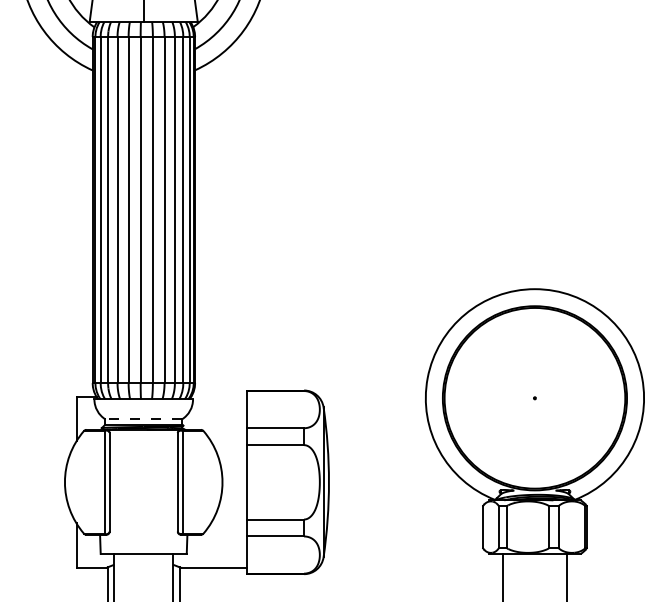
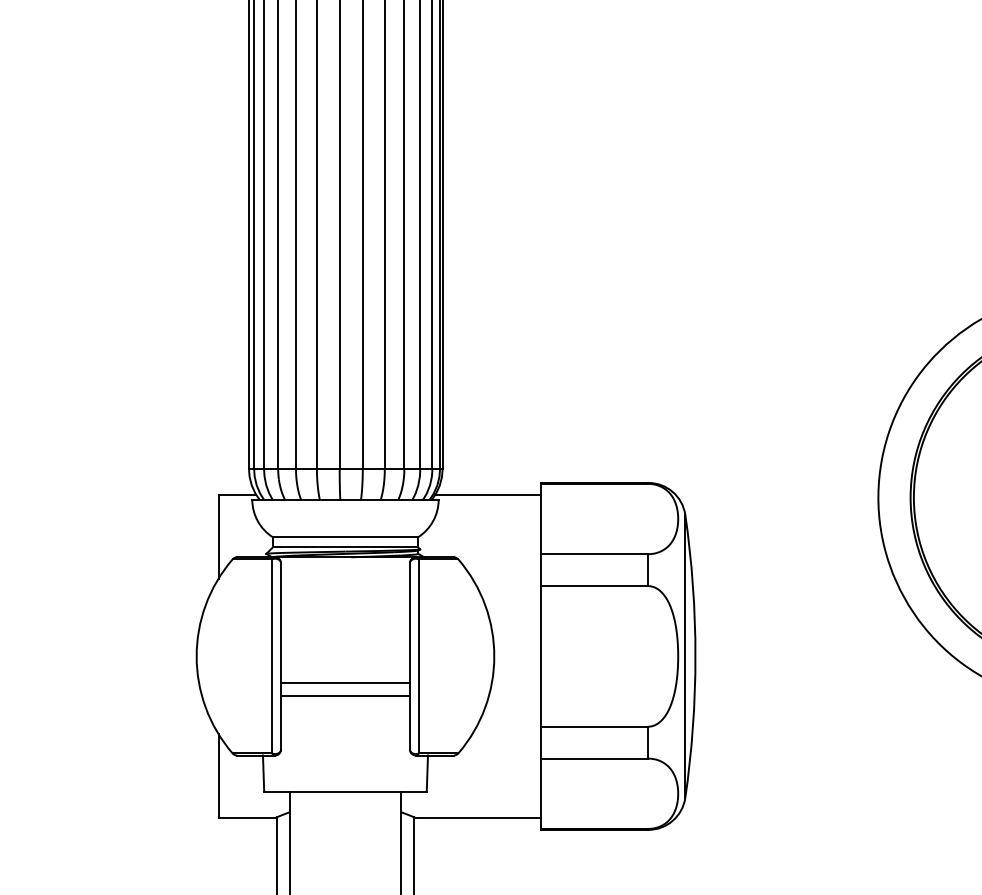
line: (219, 396) -> (488, 494), added
line: (143, 419) -> (345, 537), dashed -> solid
line: (143, 496) -> (345, 683), added
line: (143, 503) -> (345, 696), added

